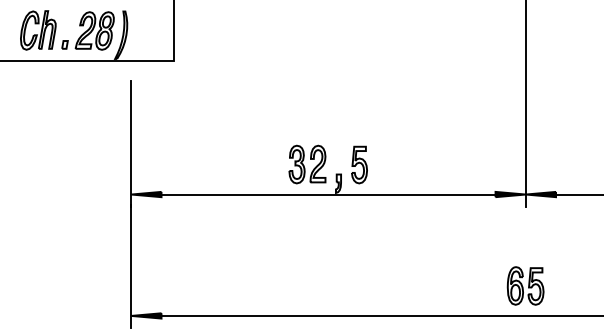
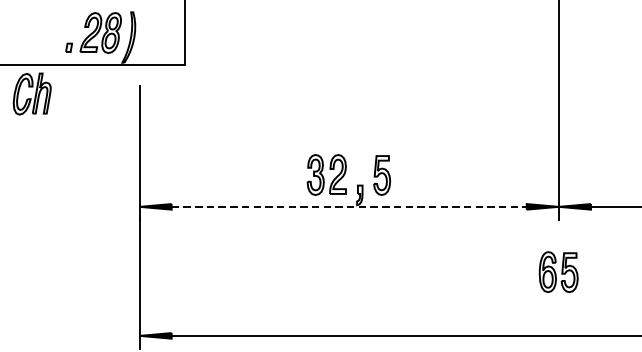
part: (38, 30) -> (32, 94), moved
line: (329, 194) -> (350, 206), solid -> dashed
part: (525, 285) -> (558, 271), moved

